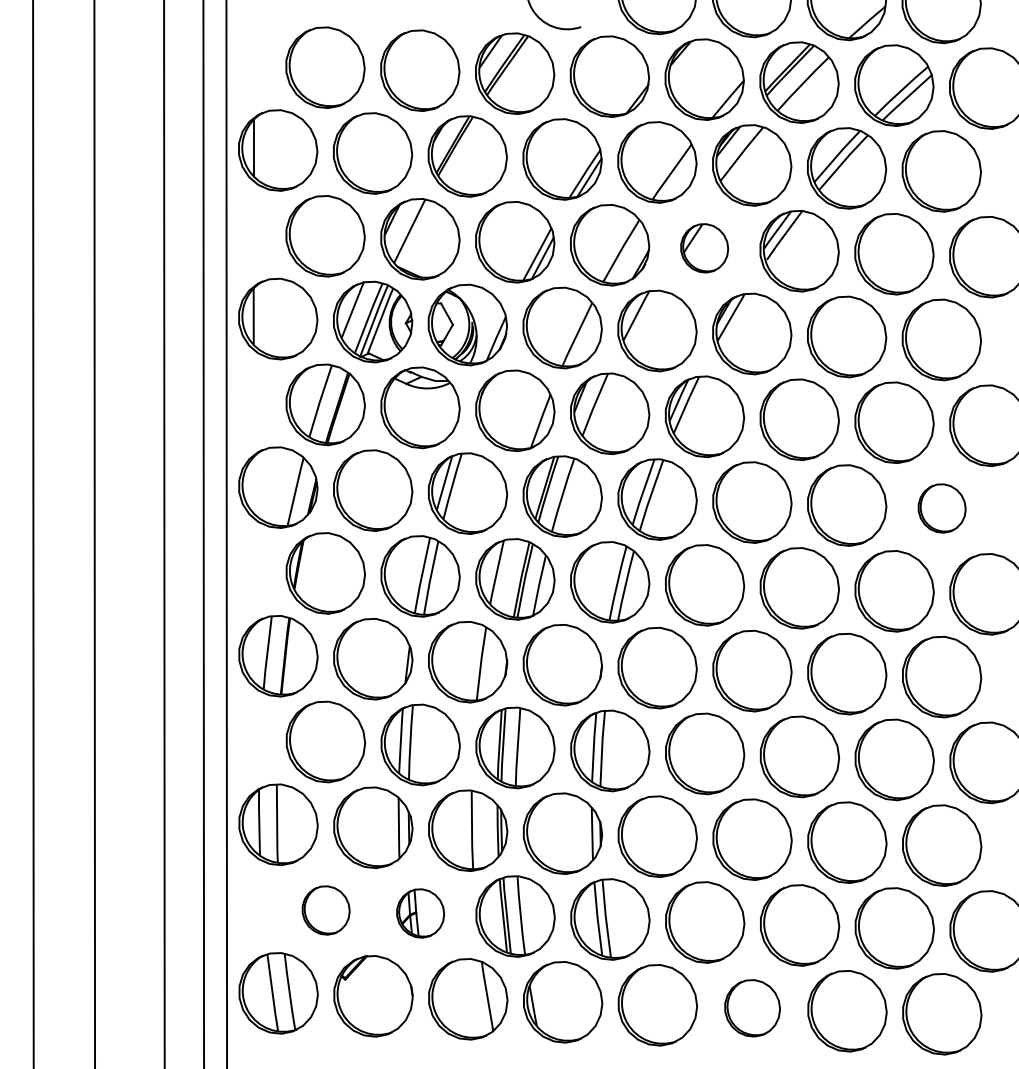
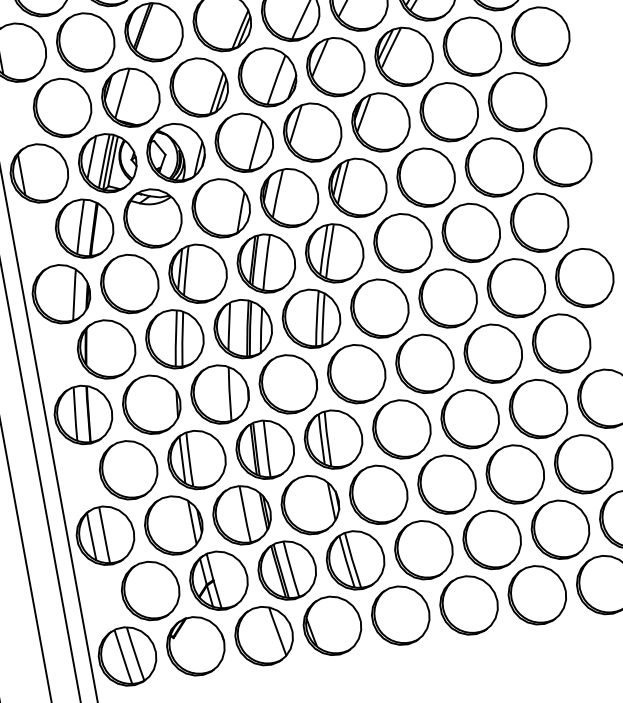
part: (704, 248) -> (335, 67), size x1.67
part: (942, 508) -> (540, 222), size x1.67
part: (326, 910) -> (151, 590), size x1.67
part: (420, 913) -> (218, 580), size x1.67
part: (752, 1008) -> (469, 605), size x1.43

